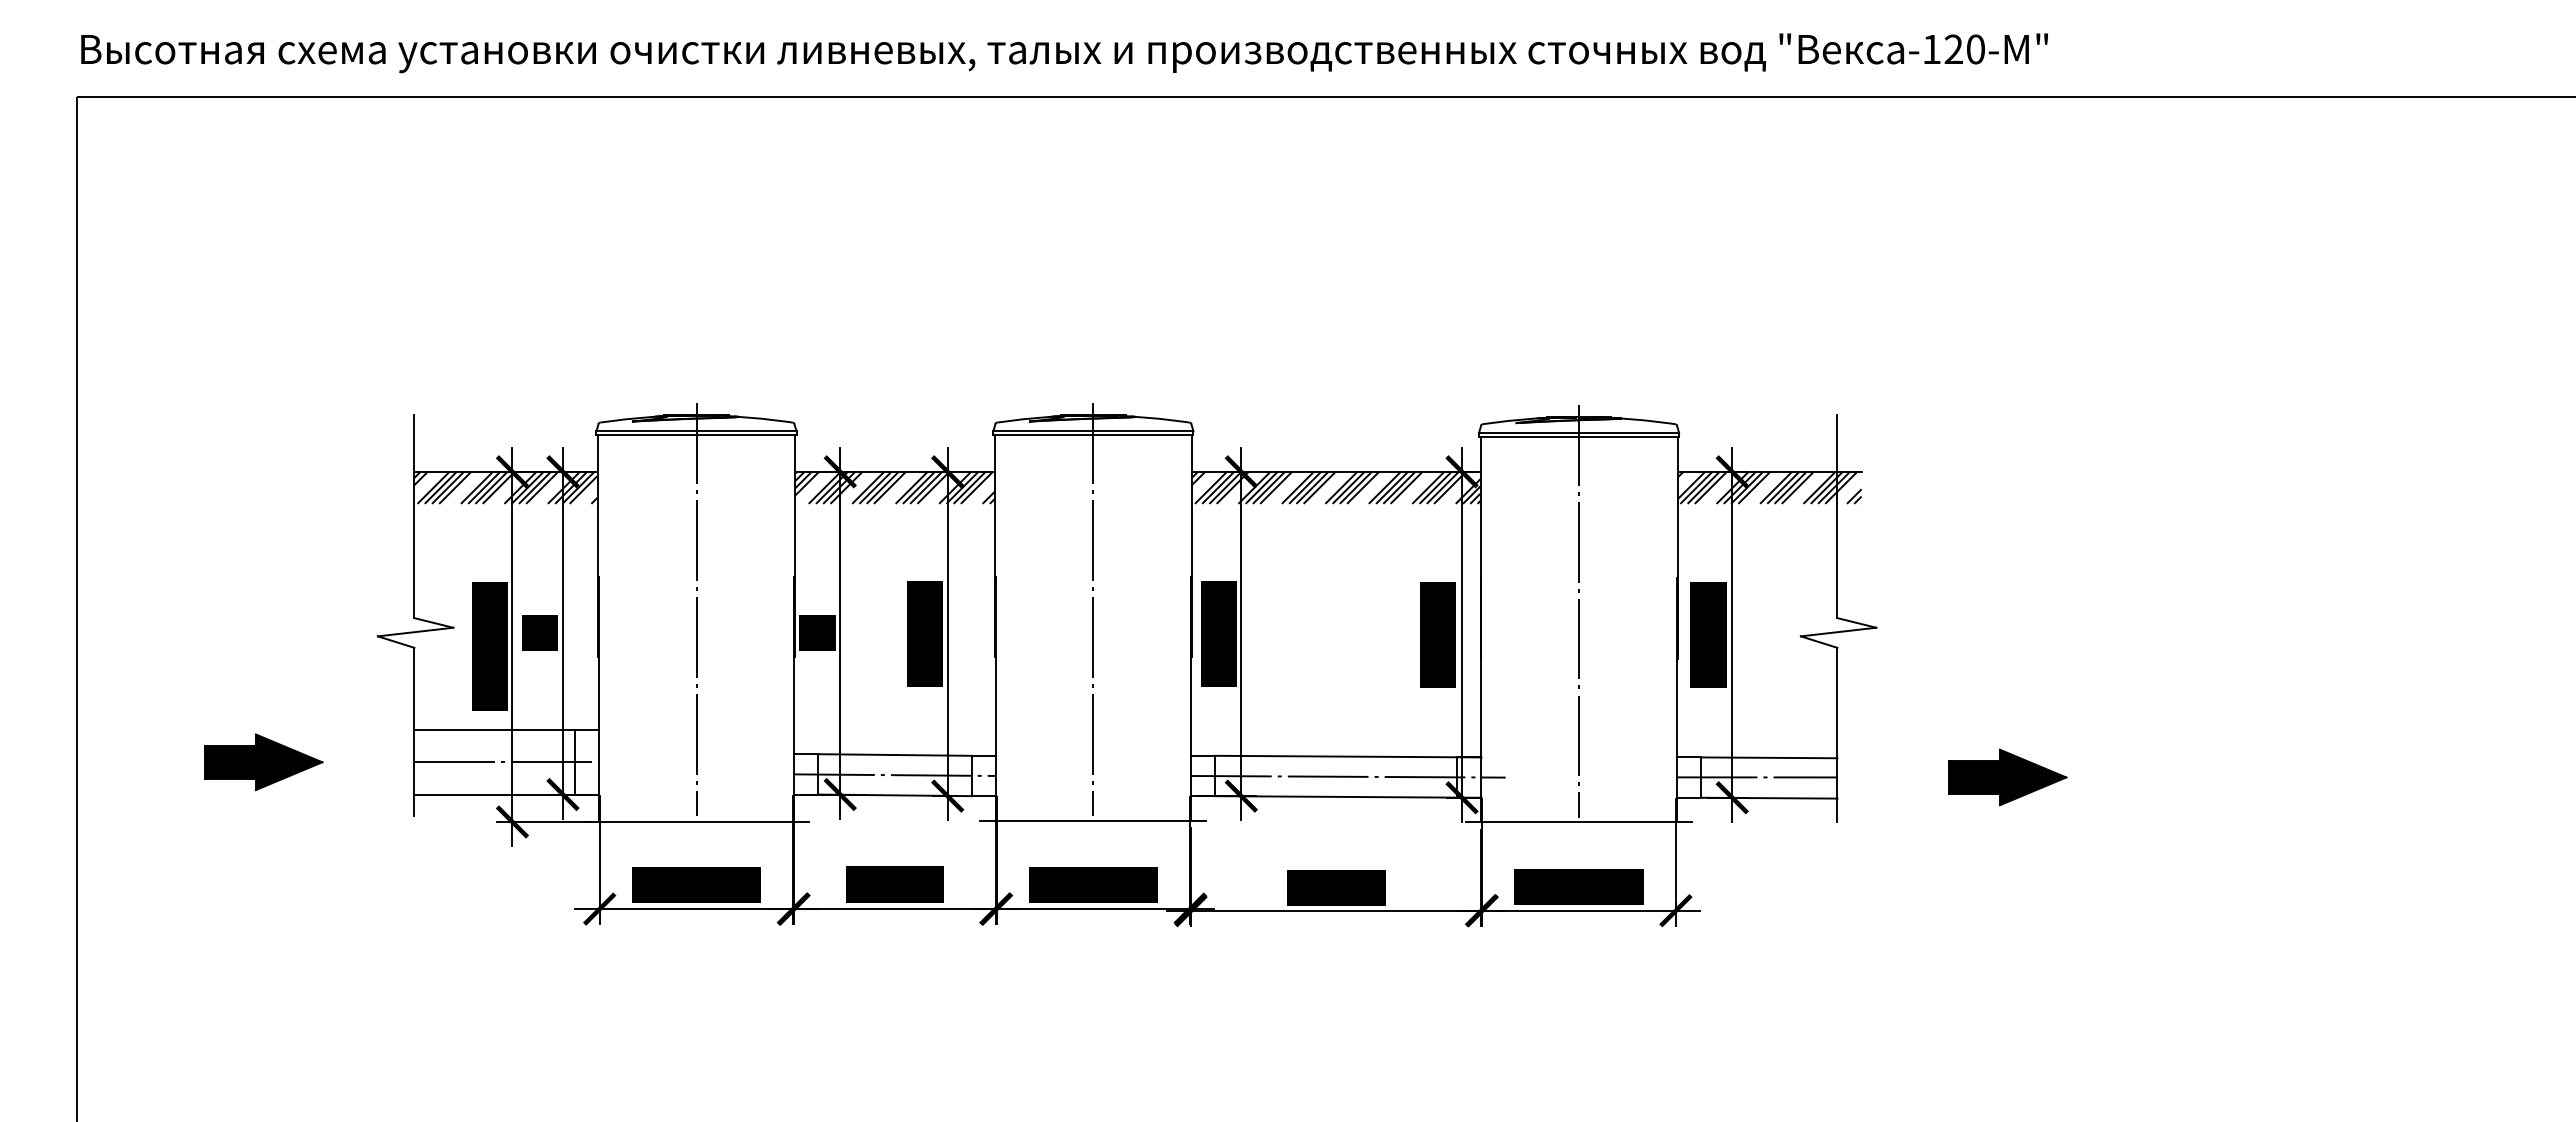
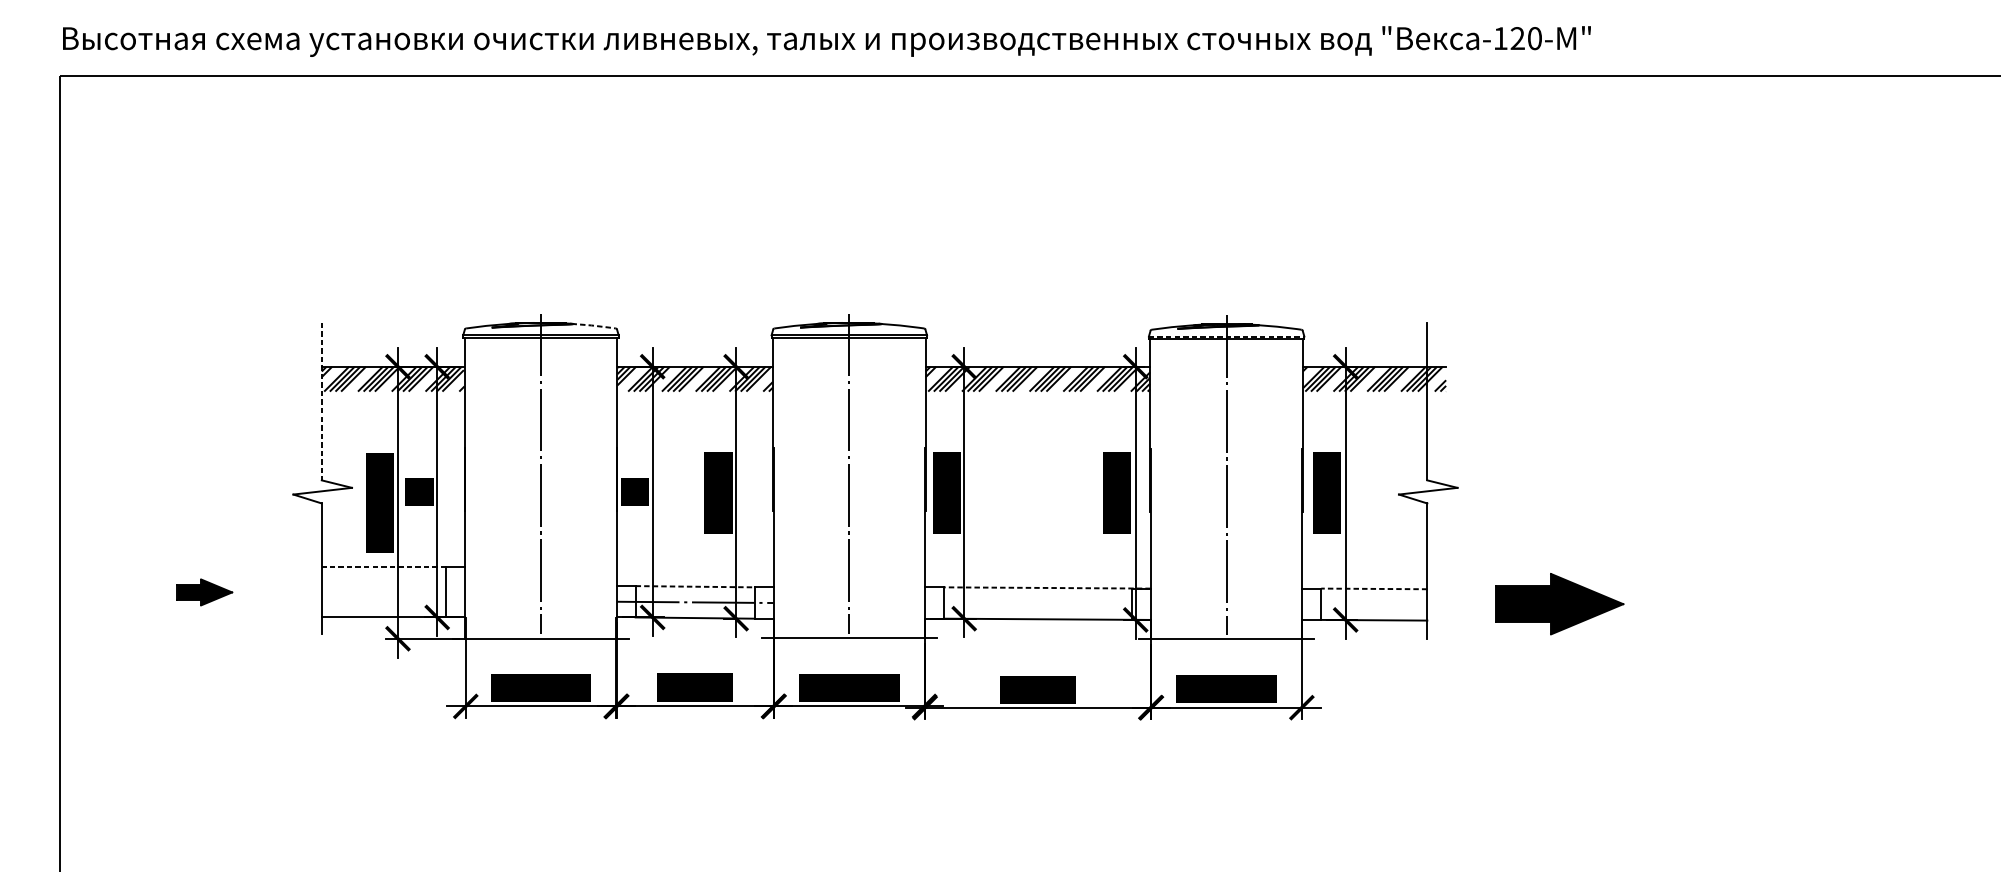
line: (764, 419) -> (593, 326), solid -> dashed
line: (1579, 432) -> (1226, 336), solid -> dashed
line: (414, 516) -> (321, 401), solid -> dashed
line: (494, 730) -> (384, 567), solid -> dashed
line: (894, 755) -> (694, 587), solid -> dashed
line: (1347, 756) -> (1046, 587), solid -> dashed
line: (1768, 757) -> (1373, 588), solid -> dashed
part: (263, 762) -> (204, 592), size x0.6
line: (506, 762) -> (393, 592), removed
line: (1348, 776) -> (1047, 603), removed
line: (1756, 777) -> (1364, 604), removed
part: (2007, 777) -> (1559, 604), size x1.4

